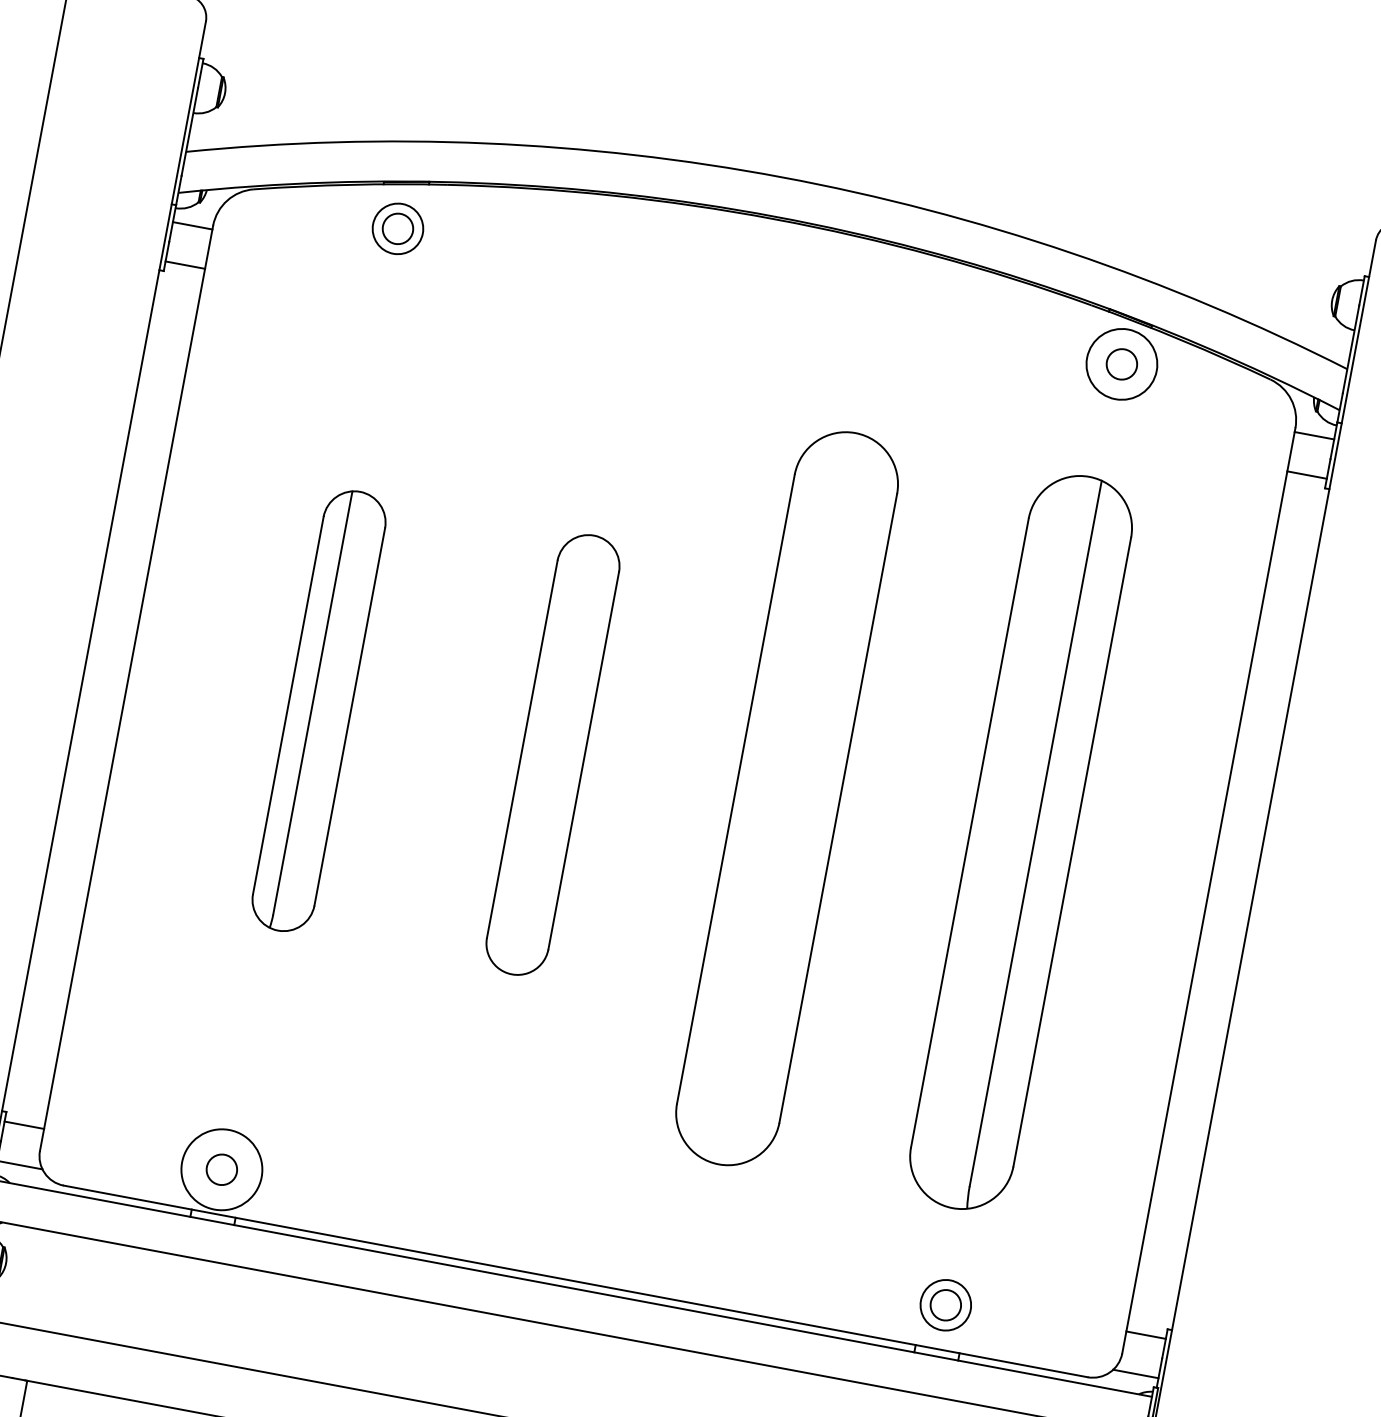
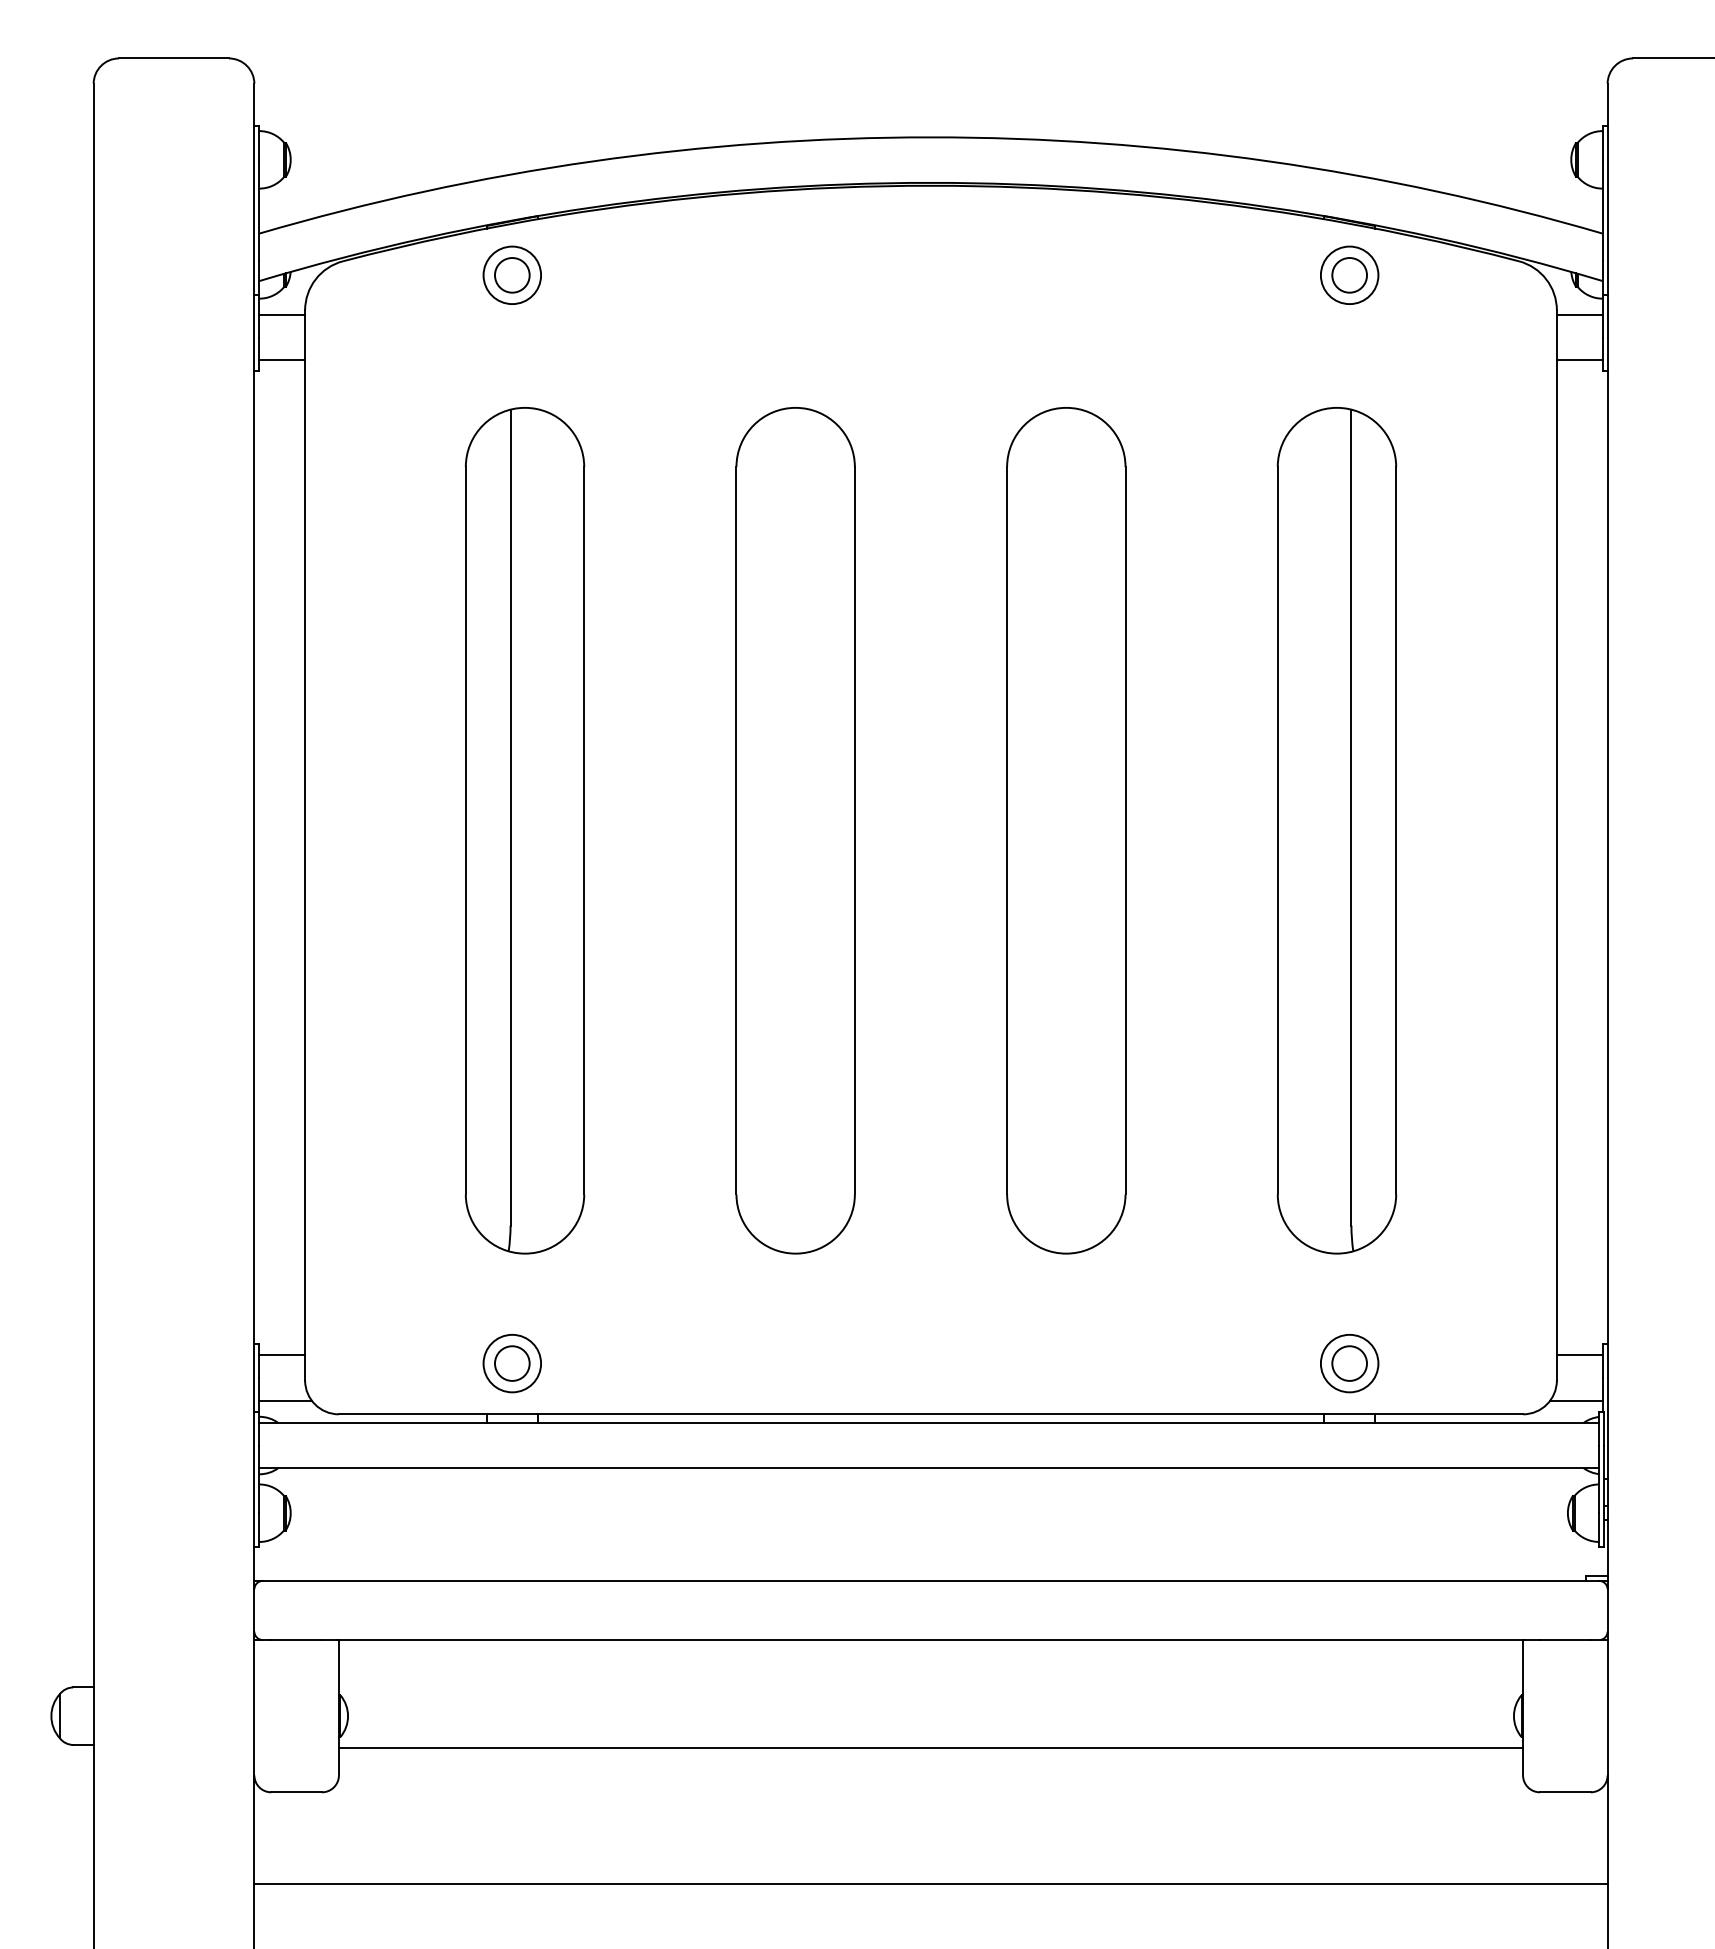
circle: (1121, 364) -> (1349, 275), size x0.71
part: (318, 710) -> (524, 830), size x1.67
part: (552, 754) -> (795, 830), size x1.67
circle: (222, 1169) -> (512, 1363), size x0.62

